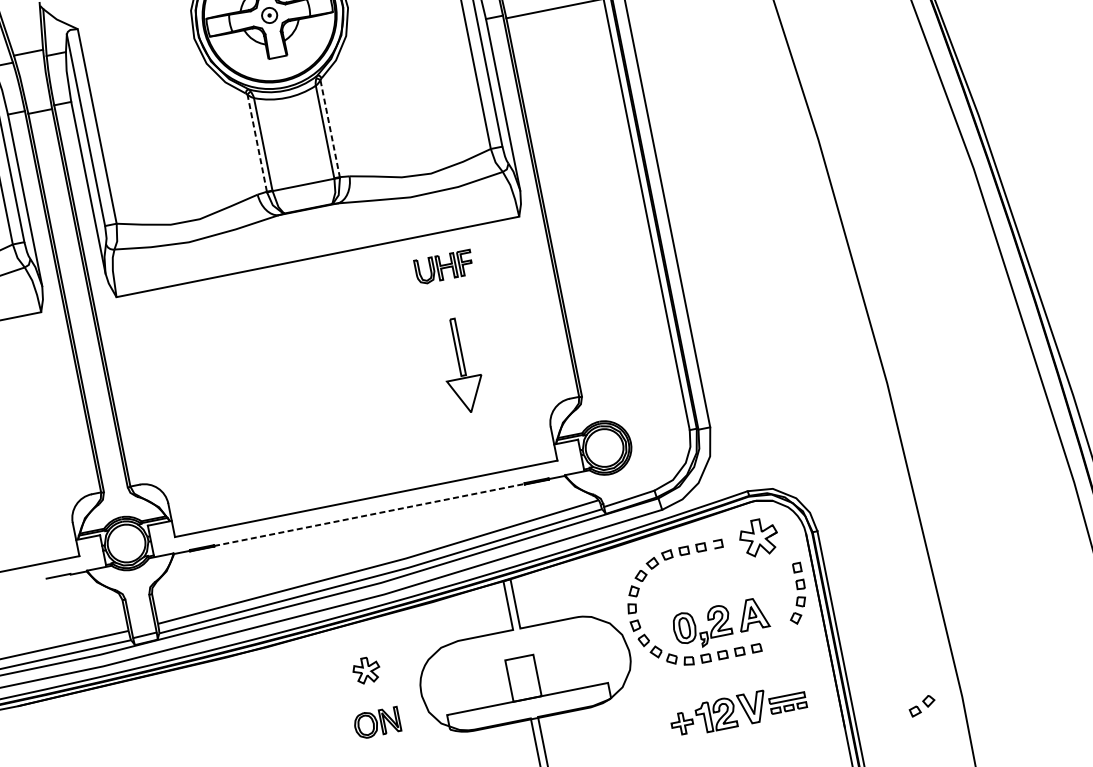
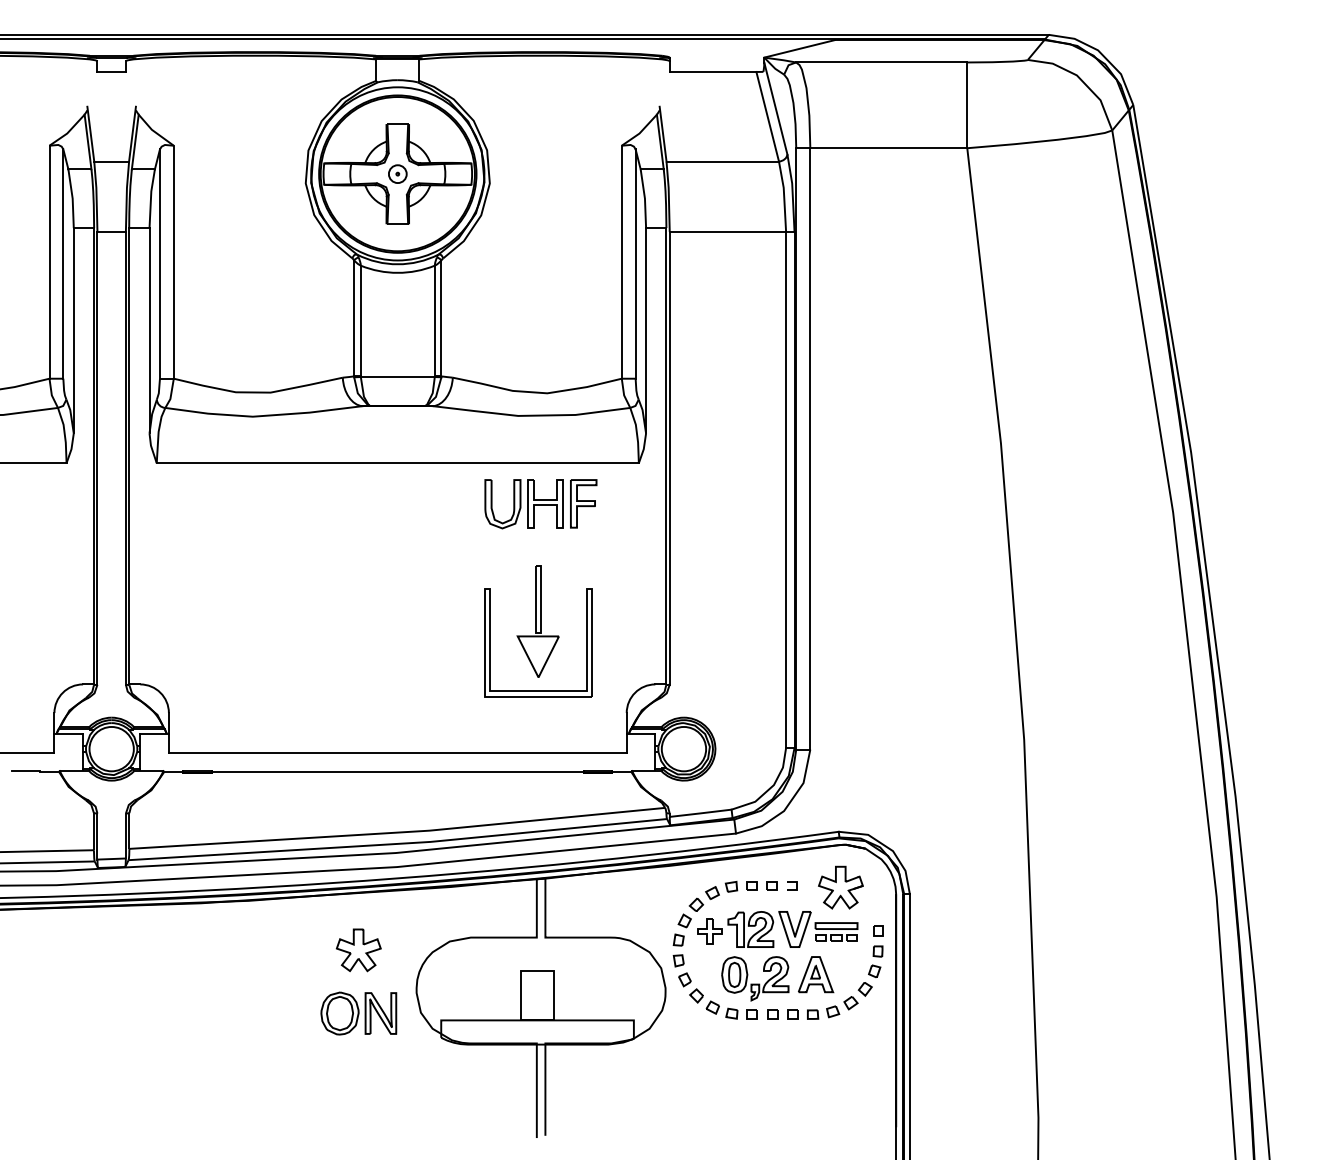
line: (330, 128) -> (441, 318), dashed -> solid
line: (257, 143) -> (354, 318), dashed -> solid
part: (443, 267) -> (540, 504), size x1.67
part: (425, 391) -> (490, 642), added
line: (369, 515) -> (397, 772), dashed -> solid
part: (366, 670) -> (358, 950), size x1.43
part: (922, 706) -> (842, 1007), moved
part: (738, 710) -> (777, 929), moved
part: (376, 723) -> (358, 1013), size x1.43

